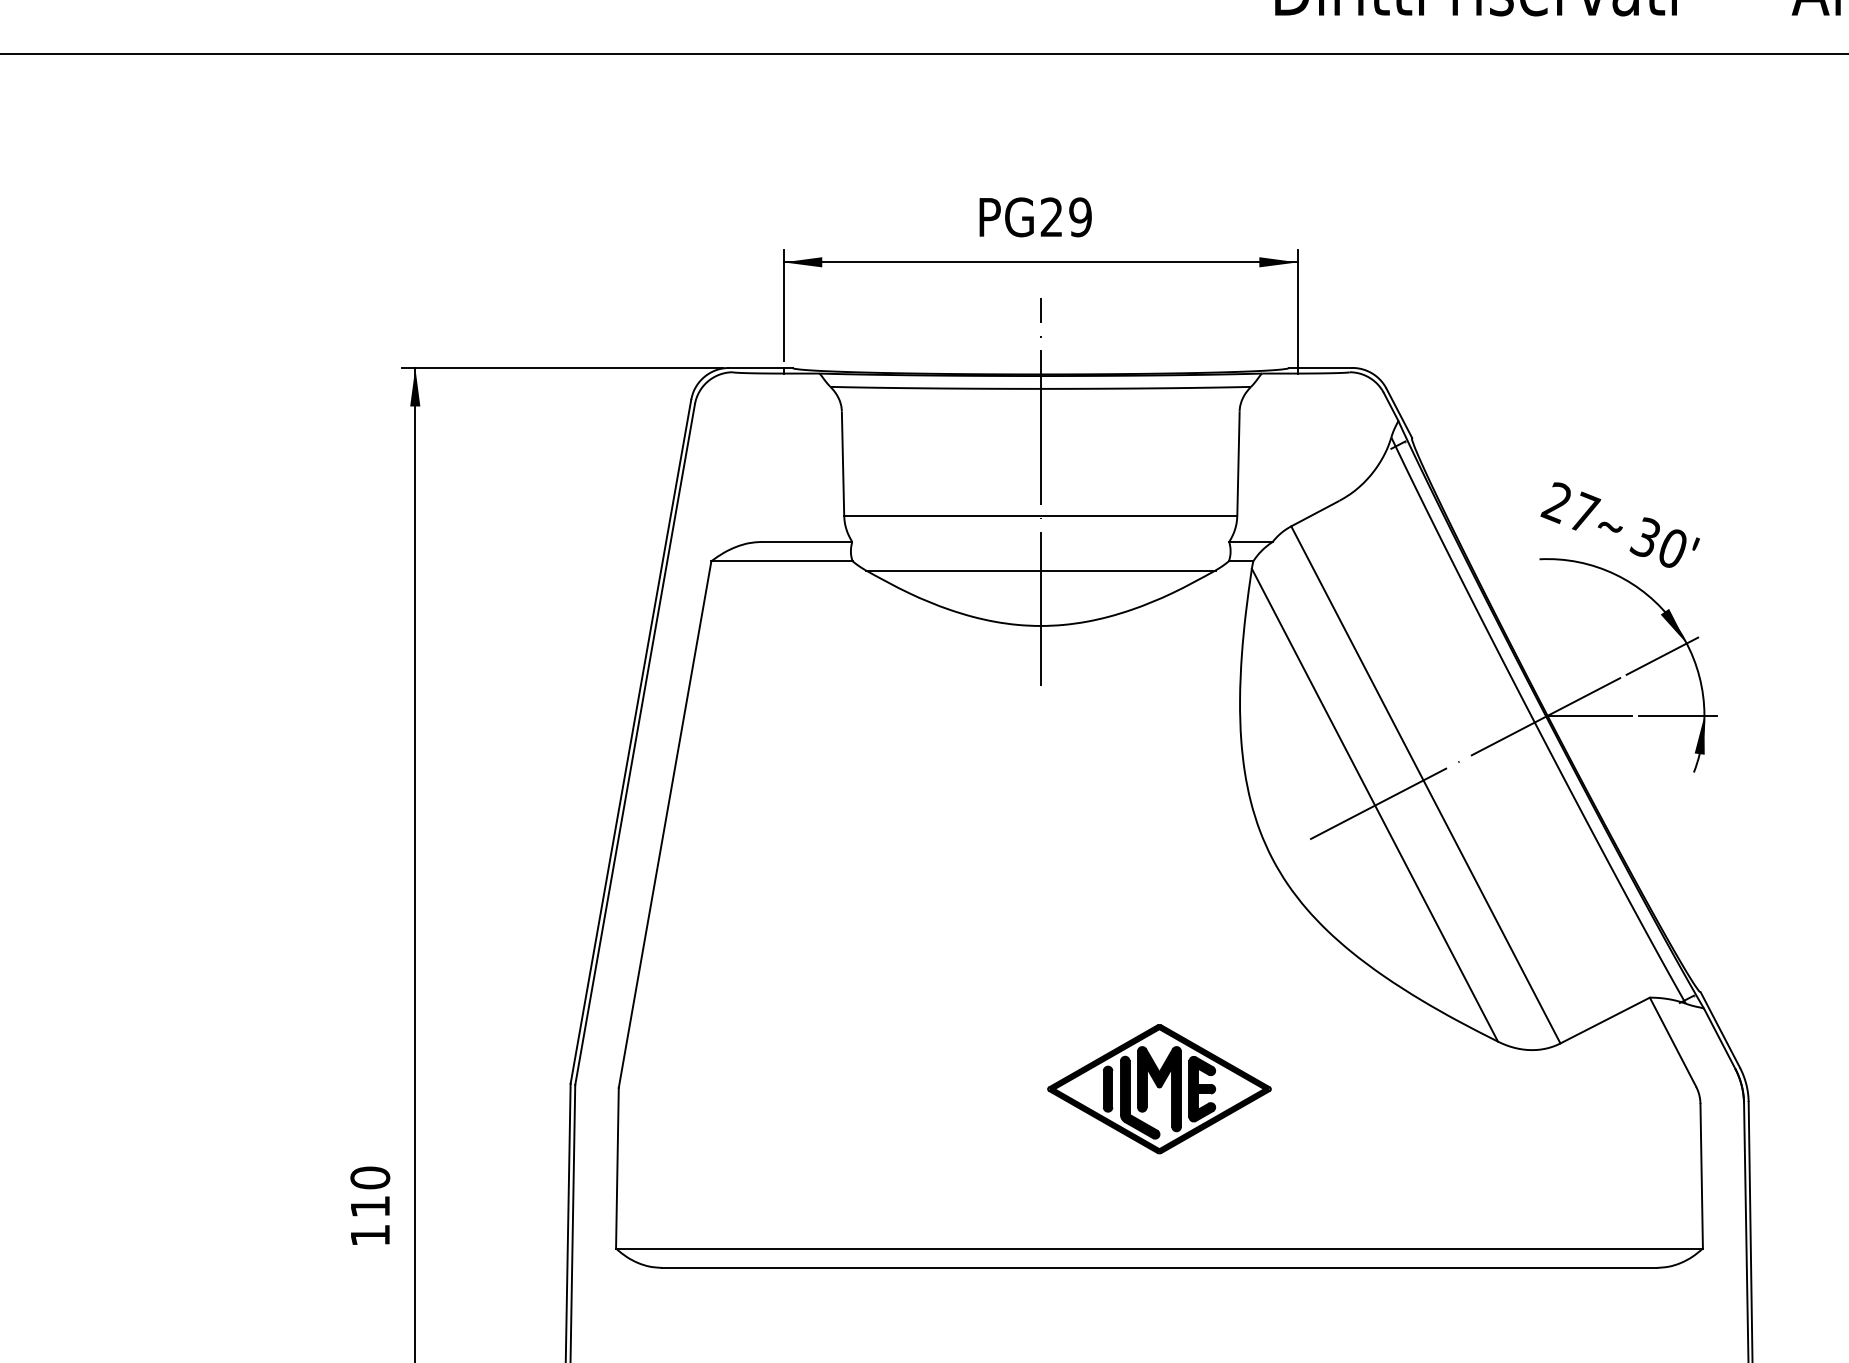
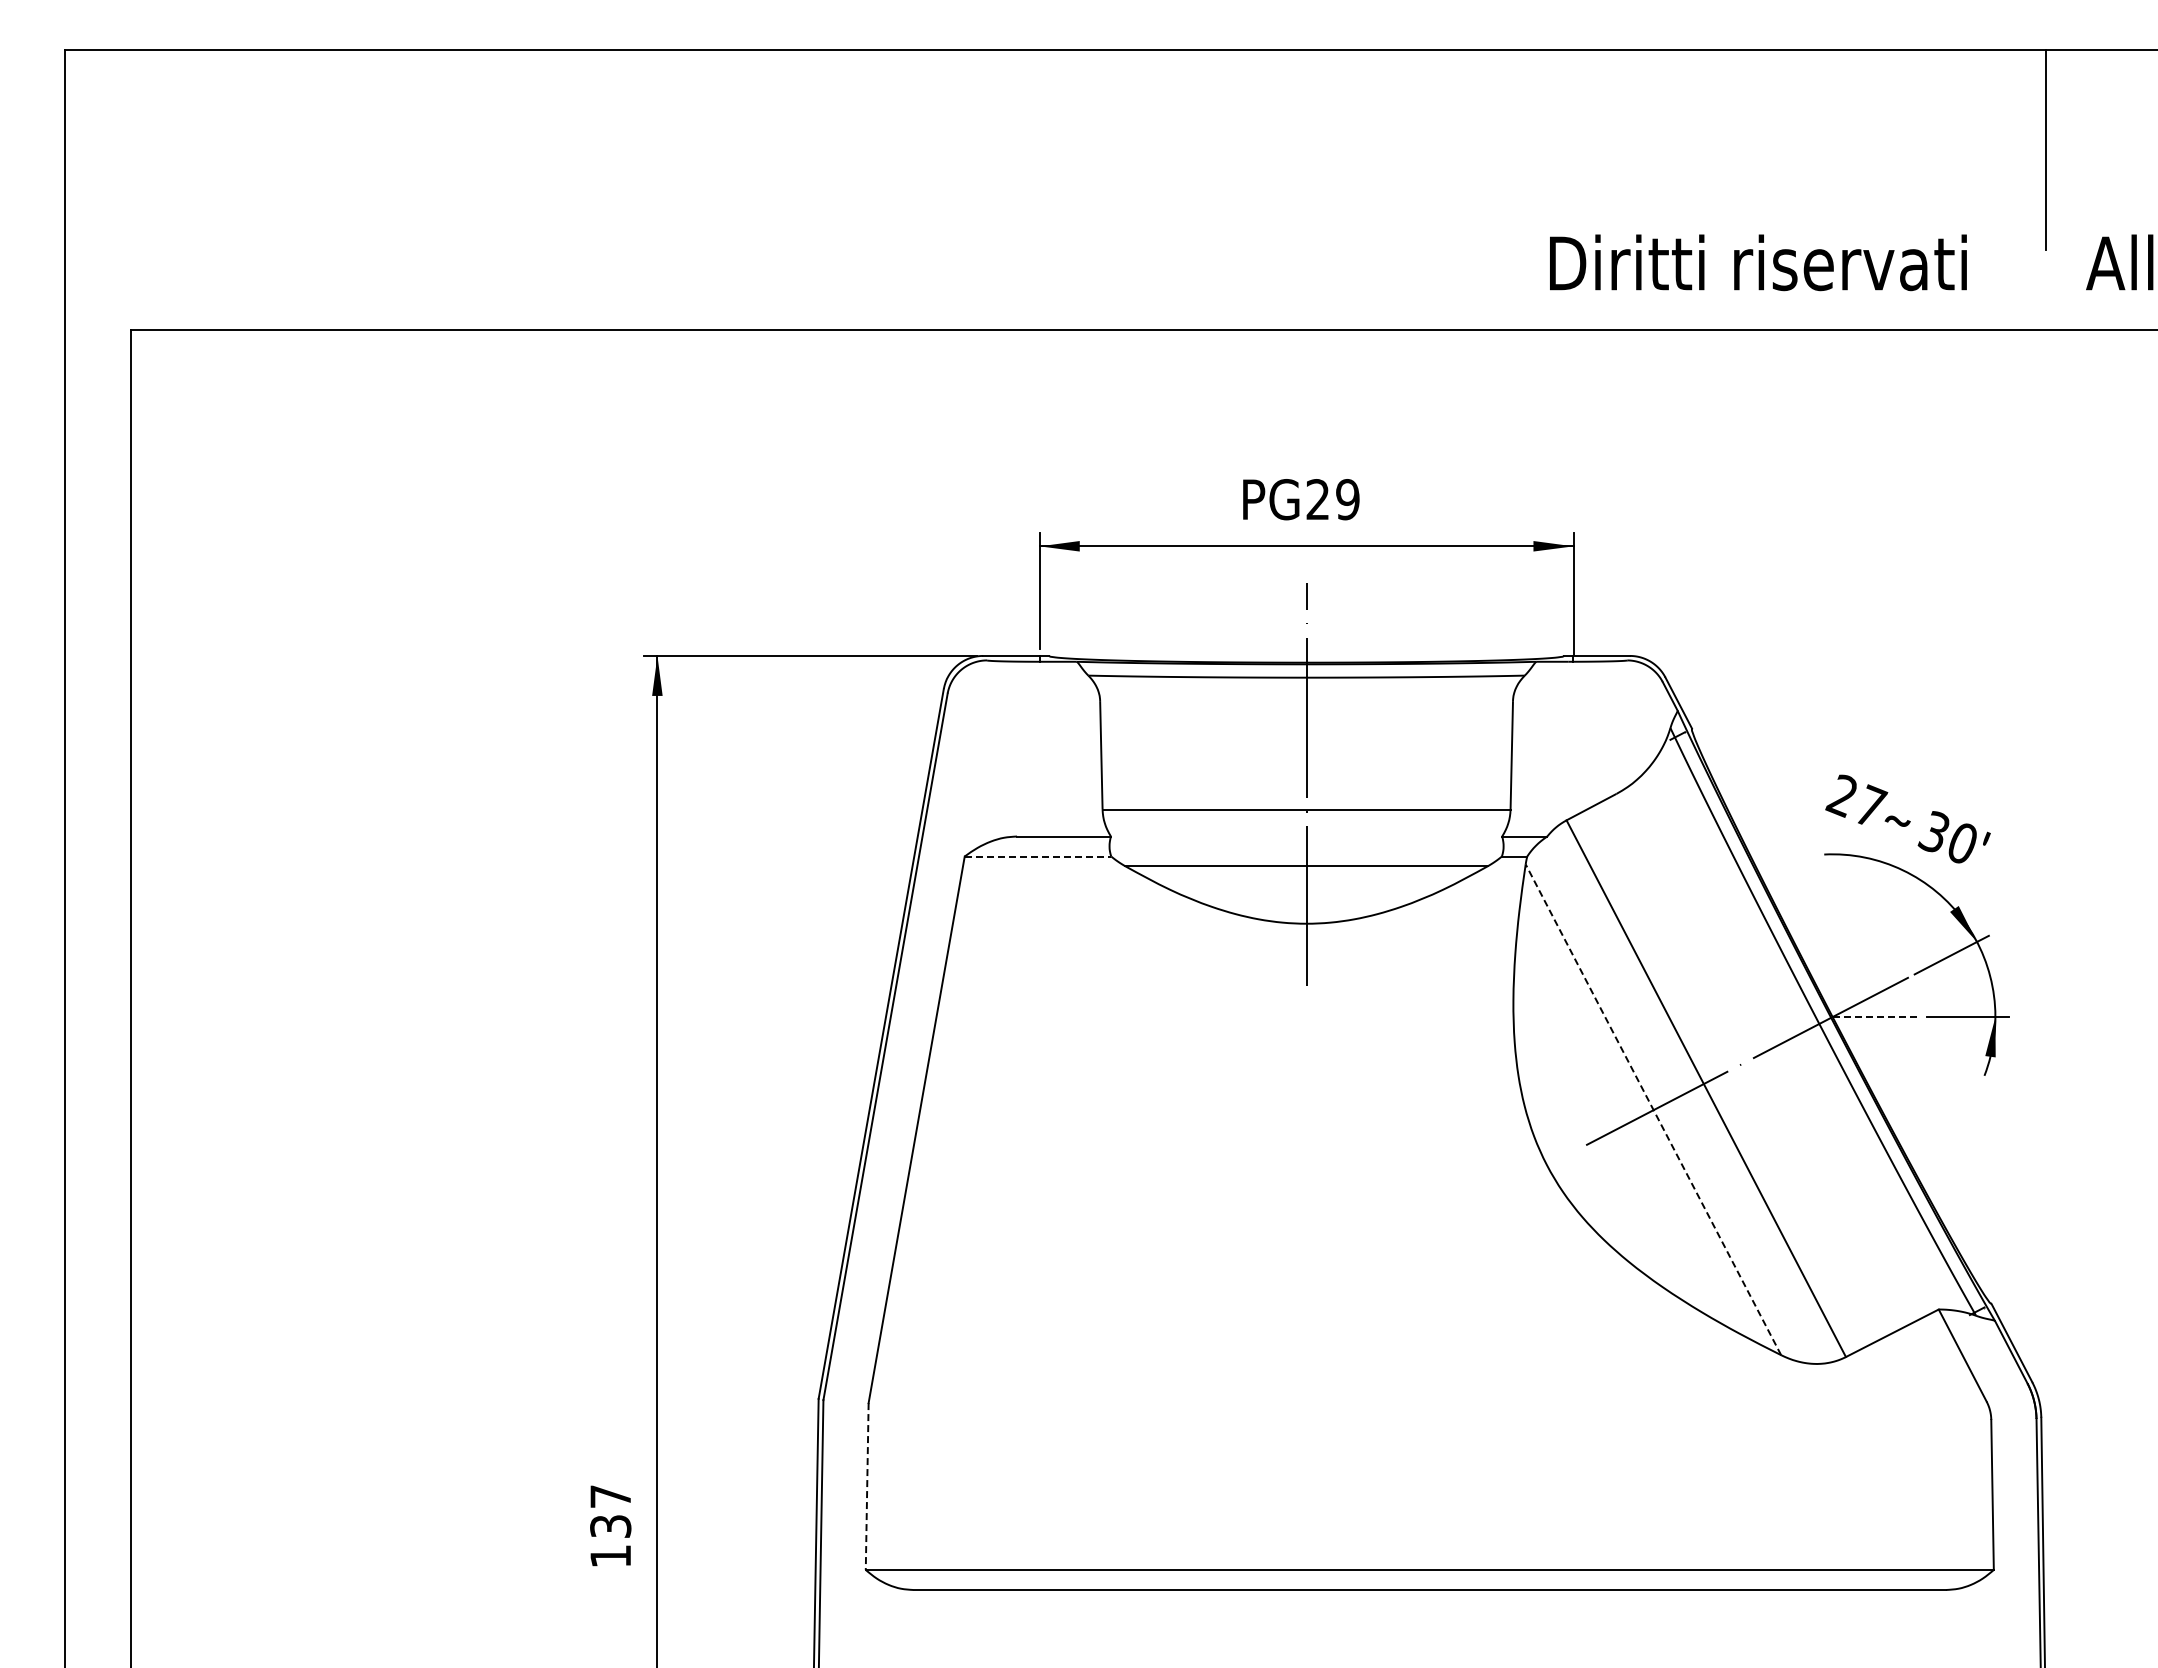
line: (782, 561) -> (1038, 856), solid -> dashed
line: (1590, 716) -> (1877, 1017), solid -> dashed
line: (1375, 804) -> (1653, 1109), solid -> dashed
part: (1159, 1089) -> (1429, 1404), removed
line: (617, 1169) -> (867, 1487), solid -> dashed
text: (370, 1191) -> (610, 1510), 110 -> 137

